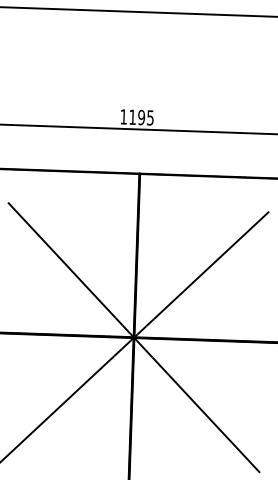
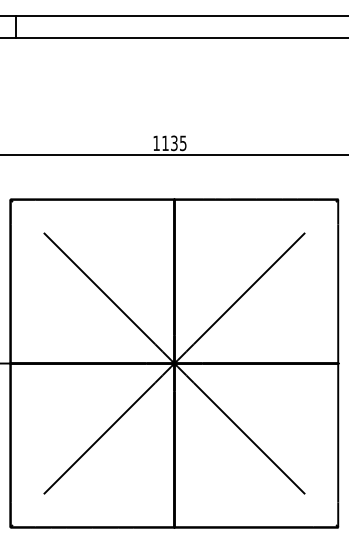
text: (140, 116) -> (173, 142), 1195 -> 1135

